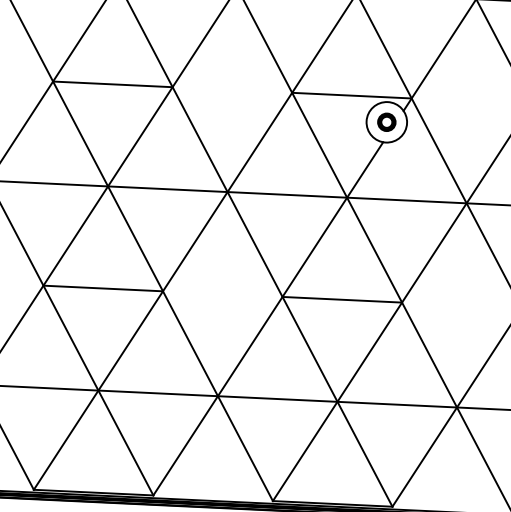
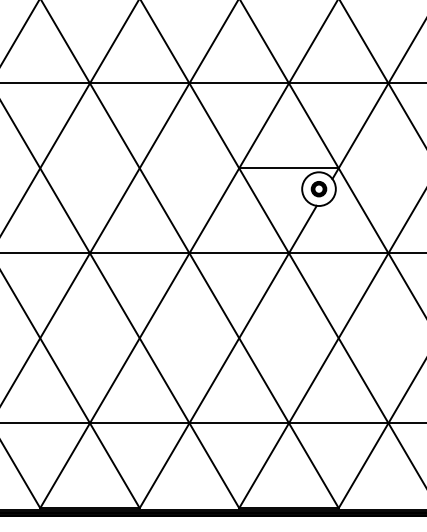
line: (112, 84) -> (89, 168), removed
line: (102, 288) -> (89, 338), removed
line: (341, 300) -> (288, 338), removed

